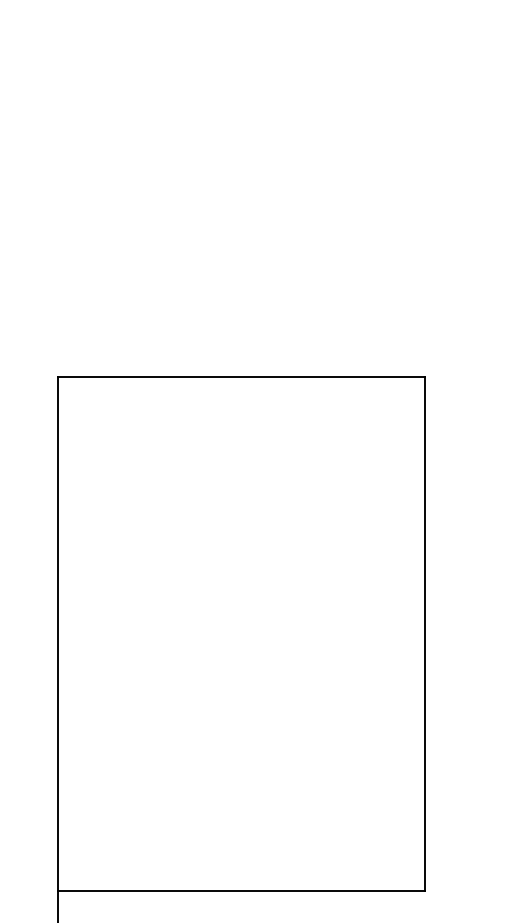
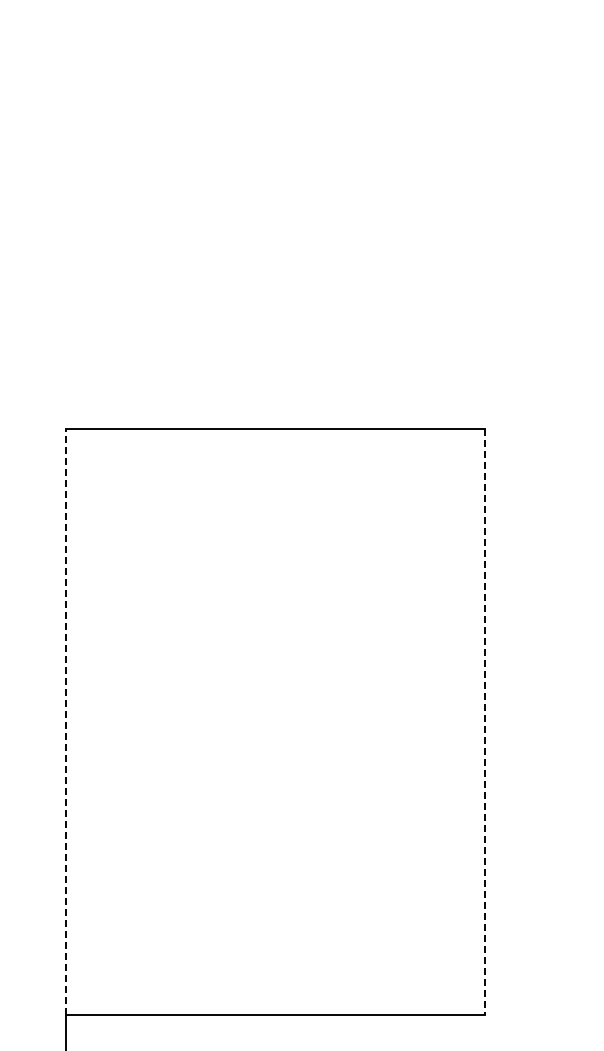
line: (57, 633) -> (65, 721), solid -> dashed
line: (425, 634) -> (484, 722), solid -> dashed

